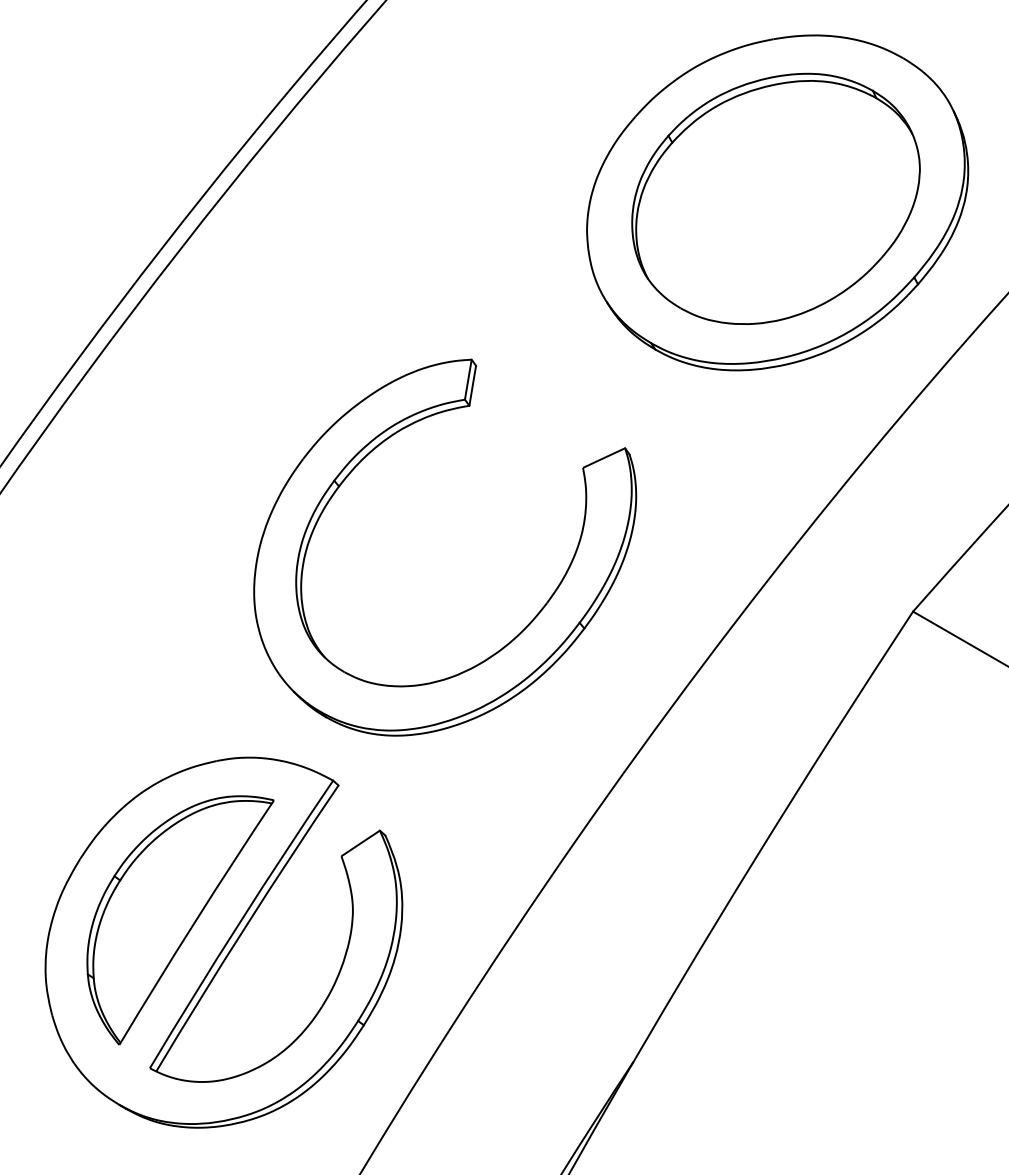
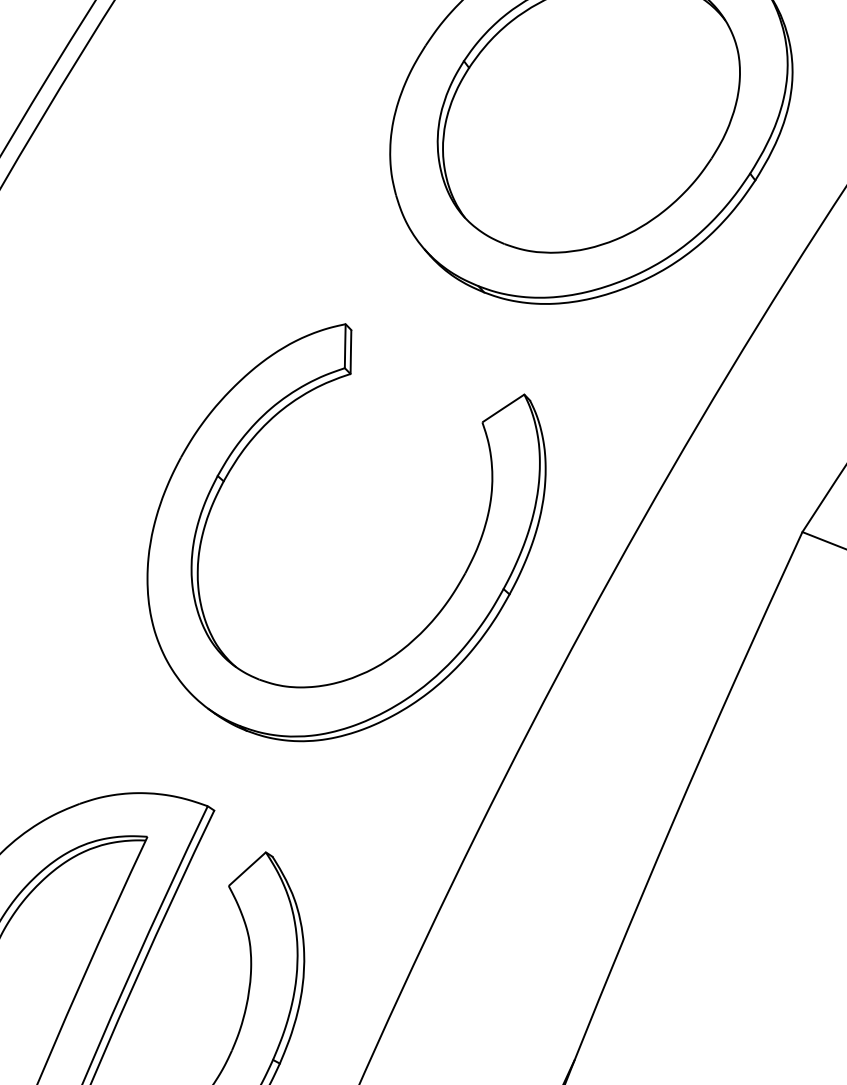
part: (525, 626) -> (446, 601), moved

